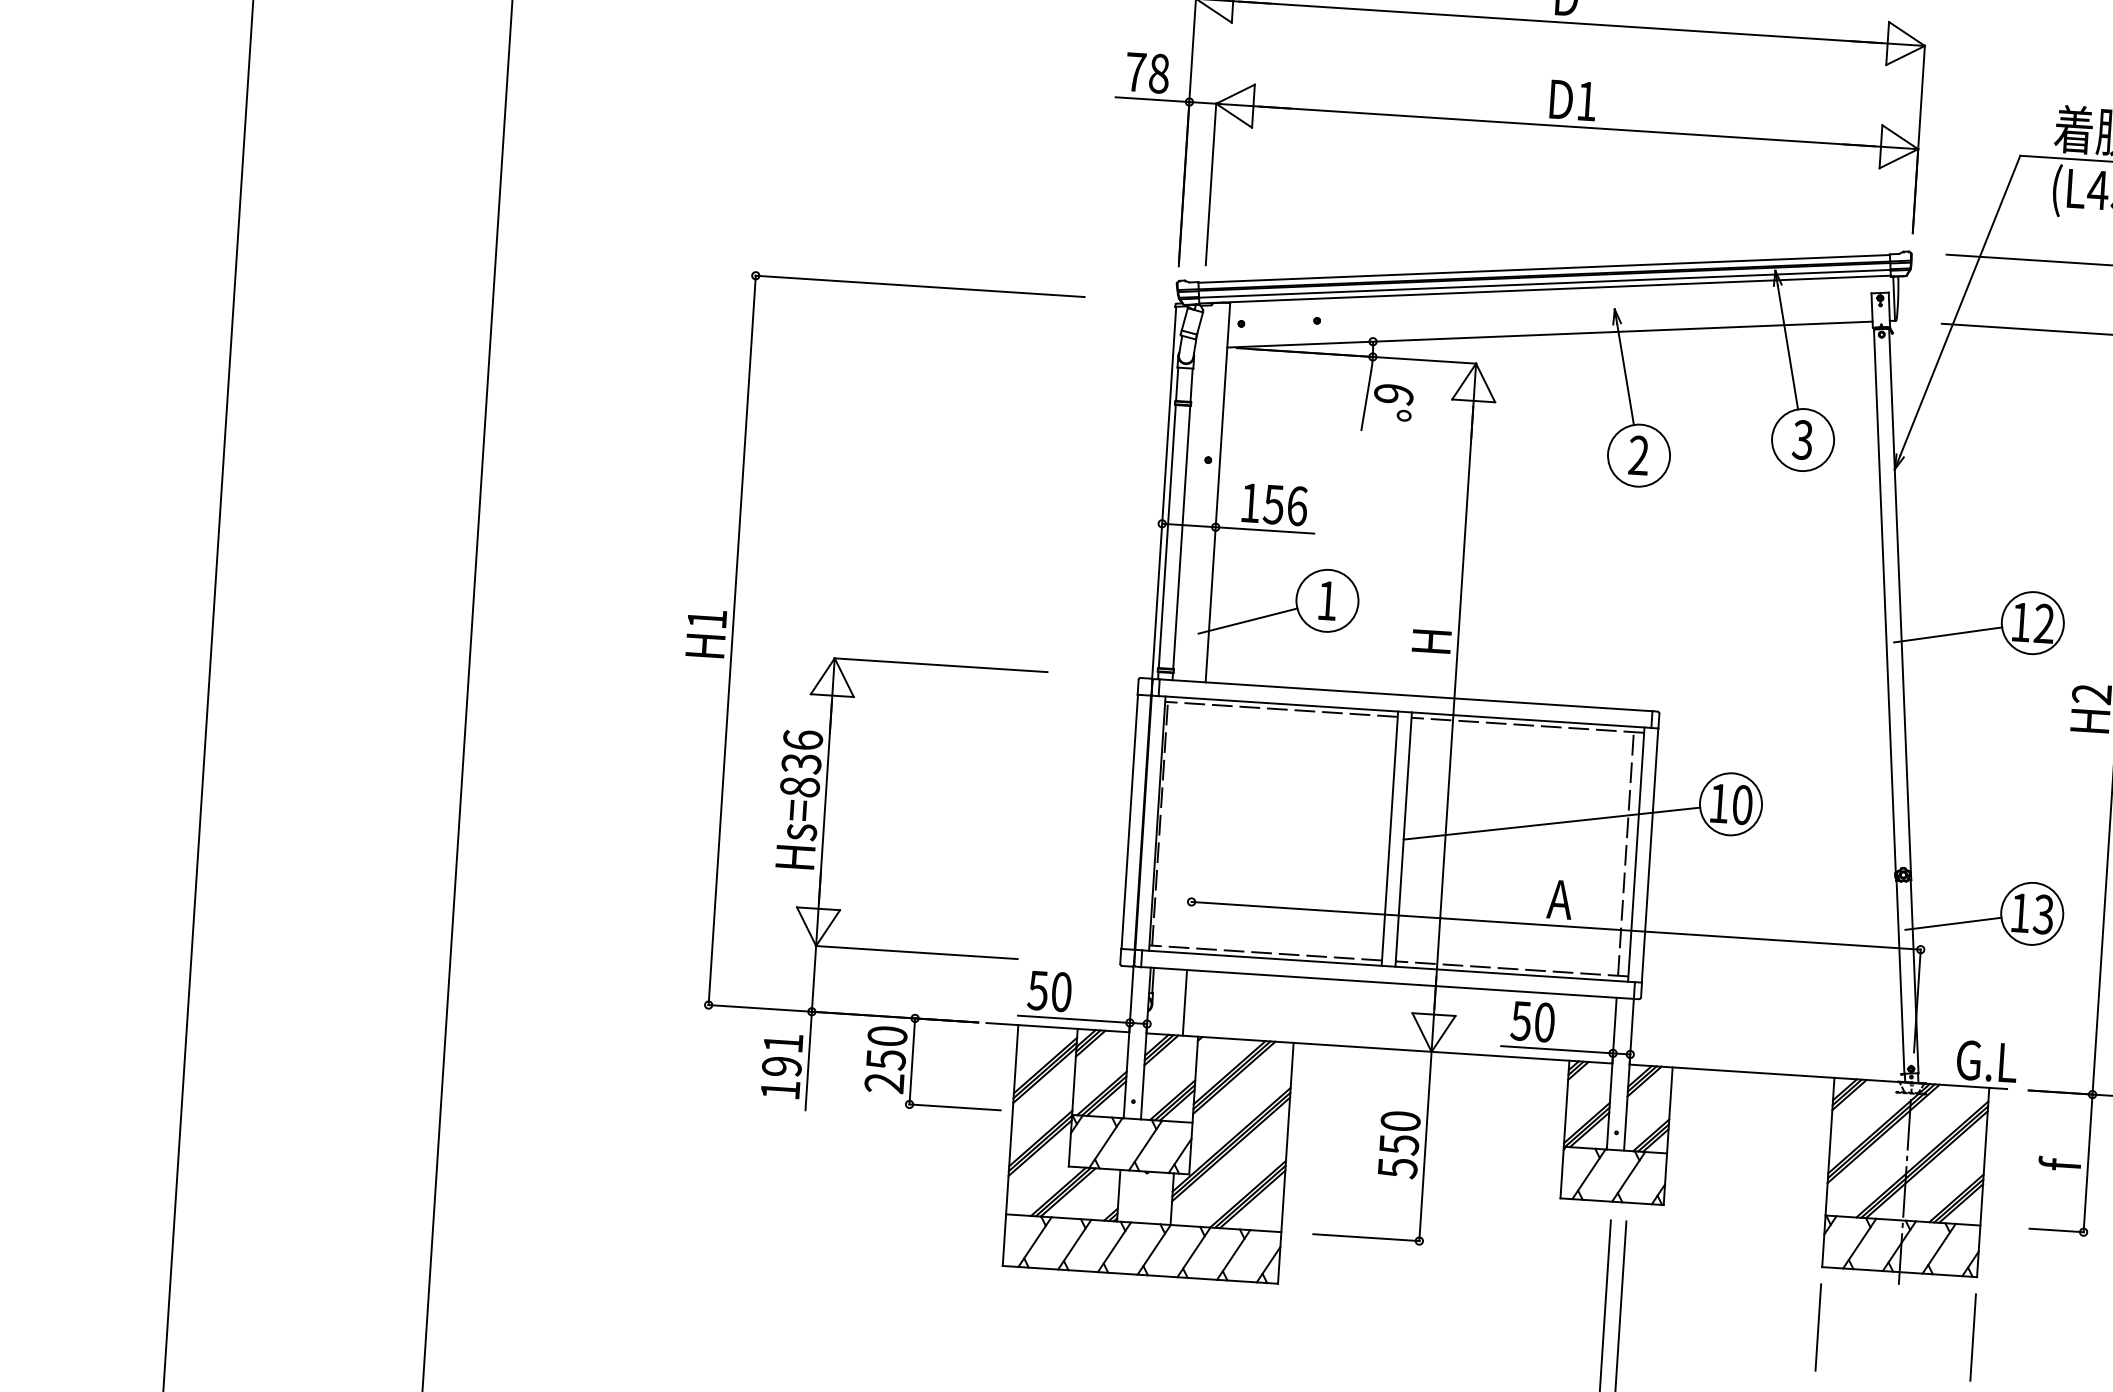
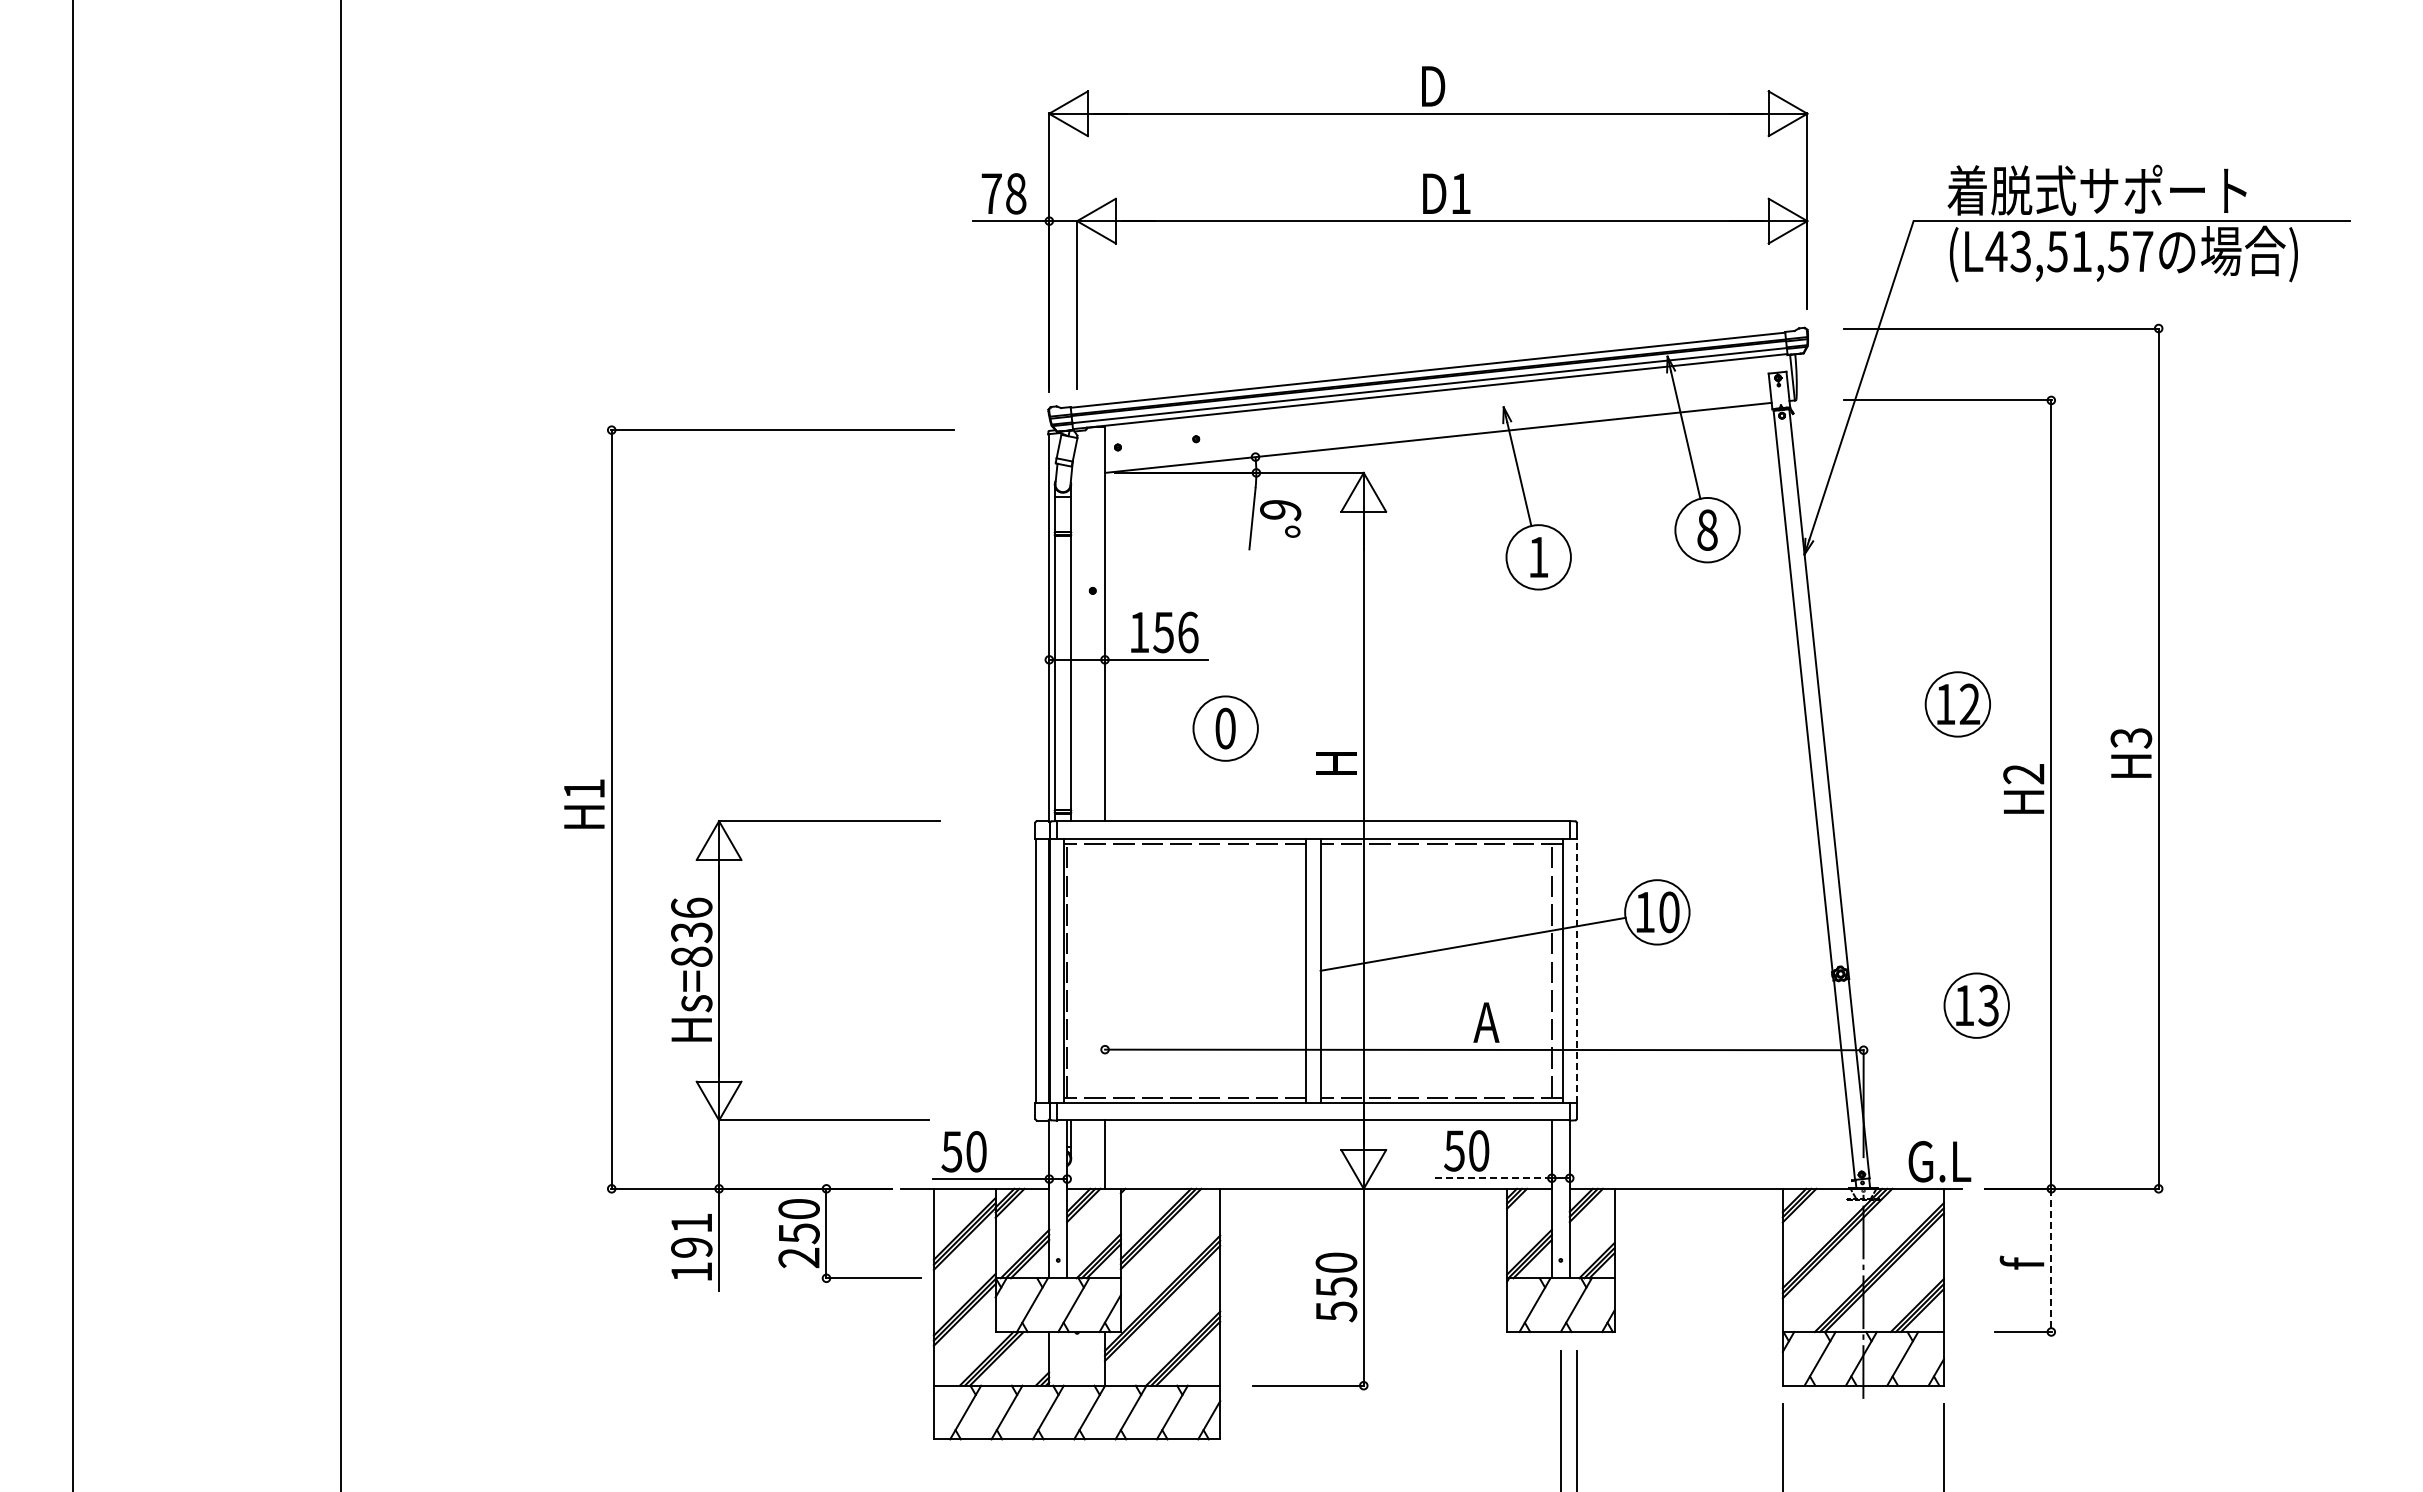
text: (1802, 439) -> (1706, 529), 3 -> 8
text: (1638, 454) -> (1538, 556), 2 -> 1
text: (1327, 600) -> (1225, 728), 1 -> 0
line: (1247, 620) -> (1144, 754), removed
line: (1947, 634) -> (1870, 721), removed
line: (1649, 855) -> (1576, 970), solid -> dashed
line: (1953, 923) -> (1895, 1020), removed
line: (1556, 1049) -> (1493, 1178), solid -> dashed
line: (2088, 1163) -> (2051, 1260), solid -> dashed

